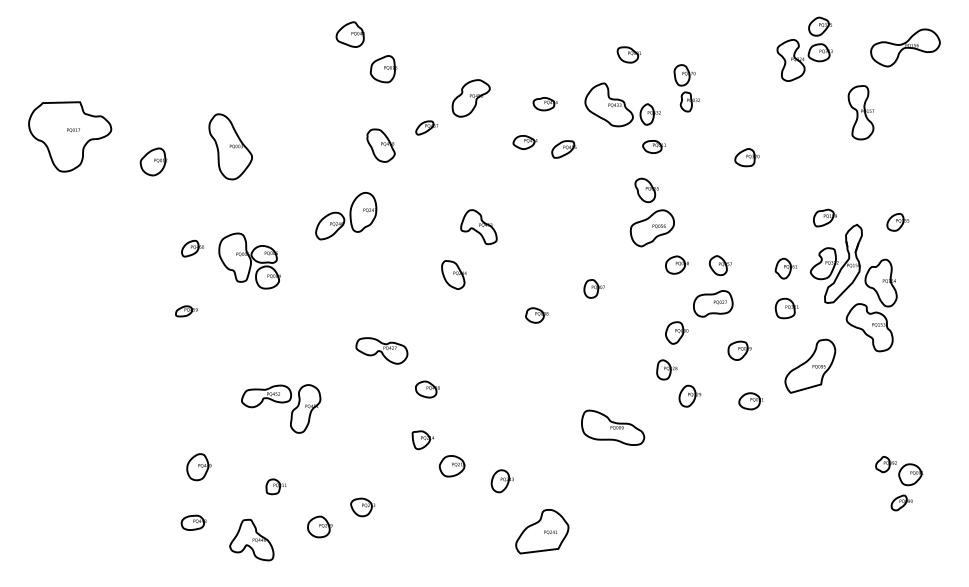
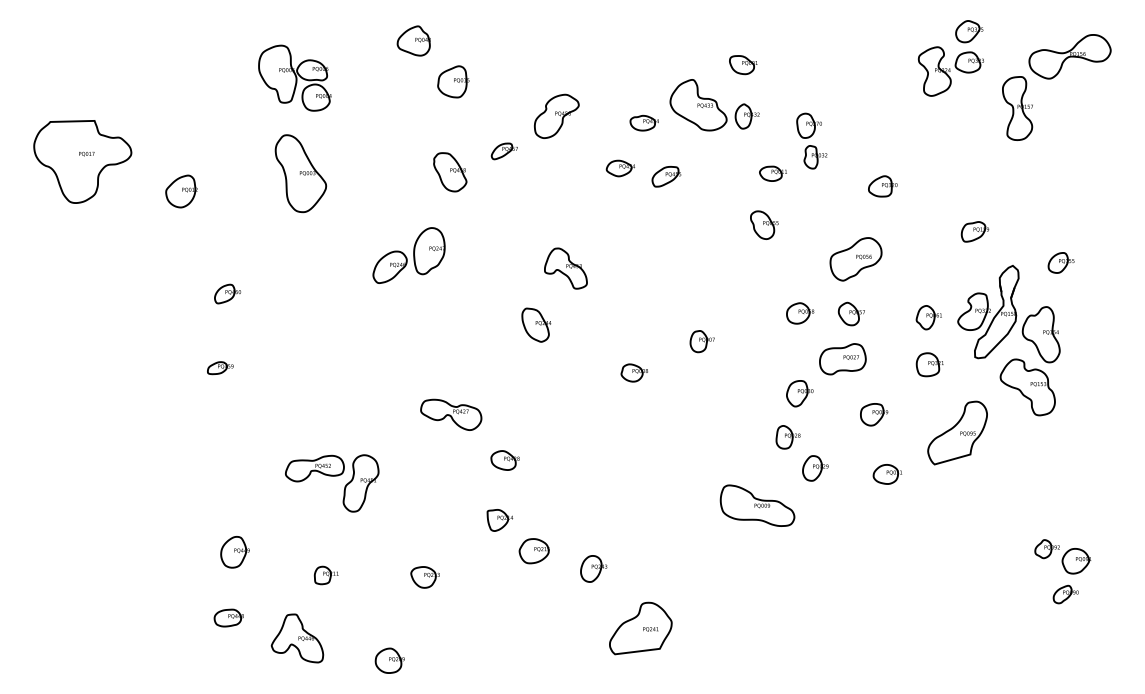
part: (686, 88) -> (811, 141), moved
part: (622, 104) -> (714, 104), moved
part: (860, 112) -> (1016, 108), moved
part: (230, 146) -> (300, 173), moved
part: (824, 217) -> (974, 231), moved
part: (651, 228) -> (854, 259), moved
part: (249, 260) -> (294, 77), moved
part: (613, 427) -> (758, 505), moved
part: (362, 507) -> (424, 577), moved
part: (319, 526) -> (389, 660), moved

